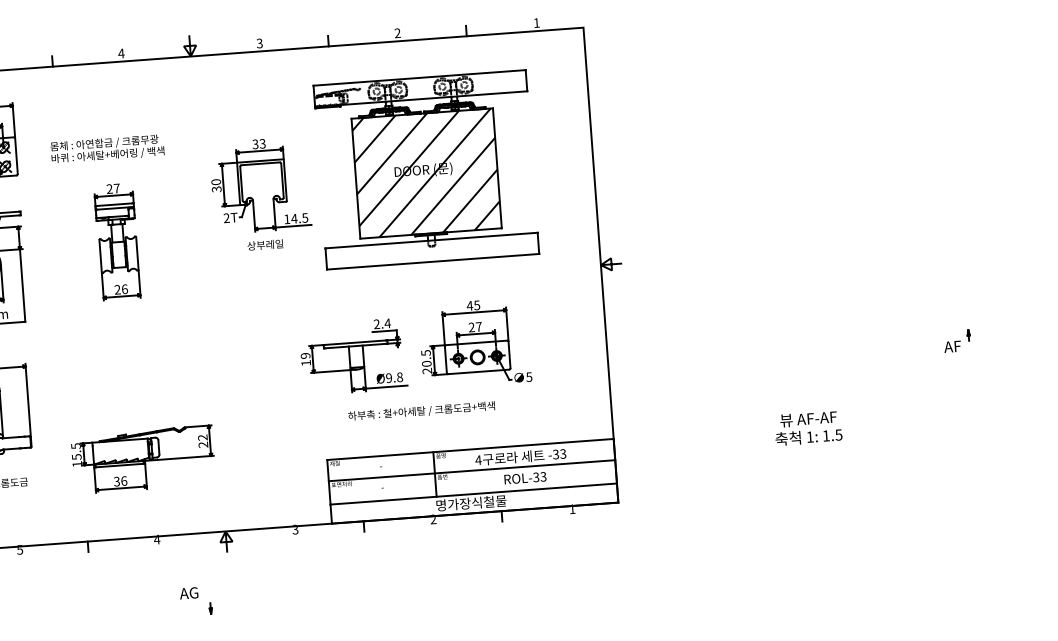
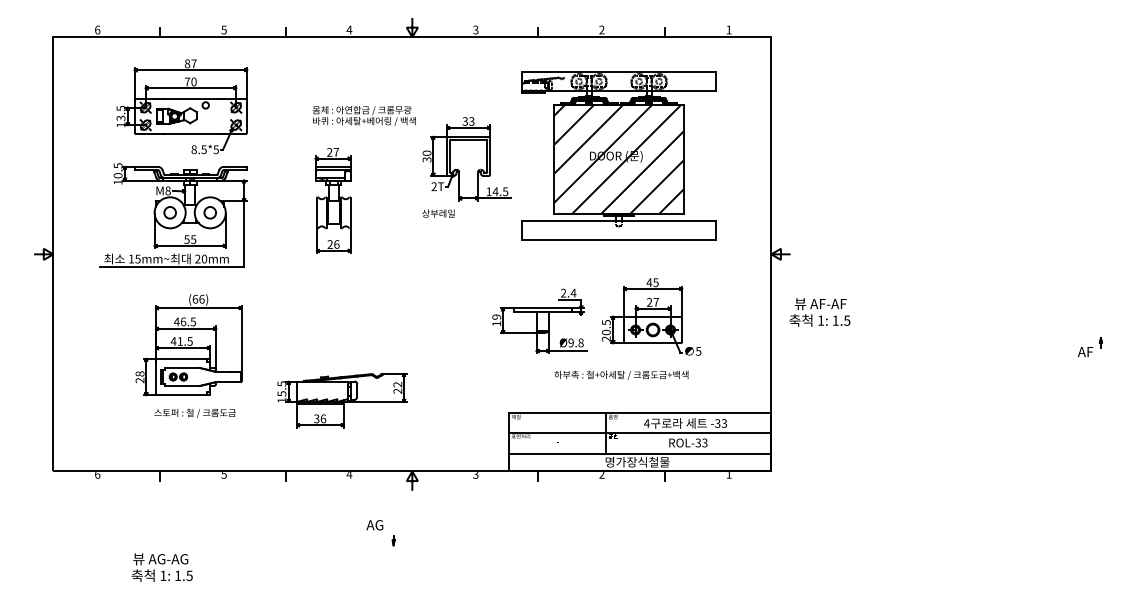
text: (106, 149) -> (363, 116), moved
text: (265, 244) -> (438, 213), moved
text: (421, 410) -> (621, 374), moved
text: (807, 428) -> (819, 312), moved

